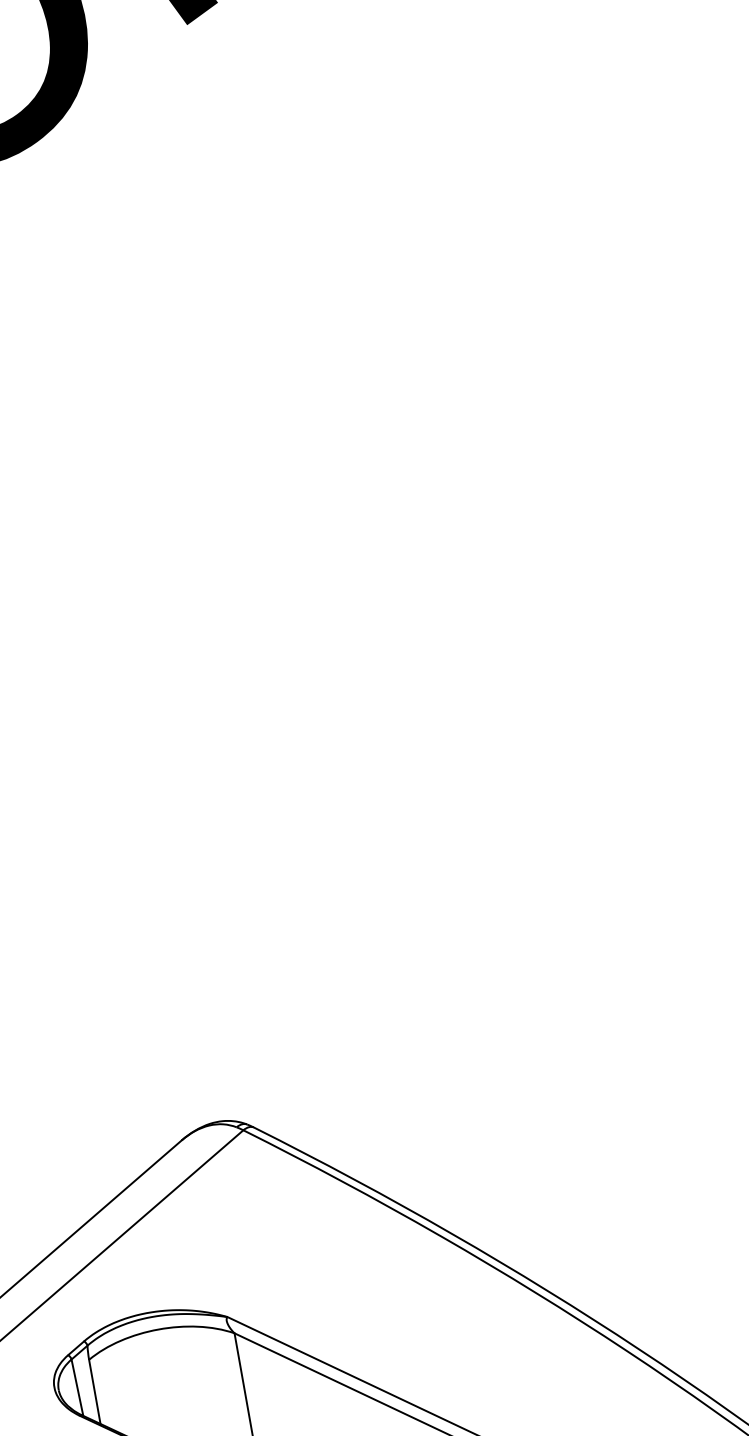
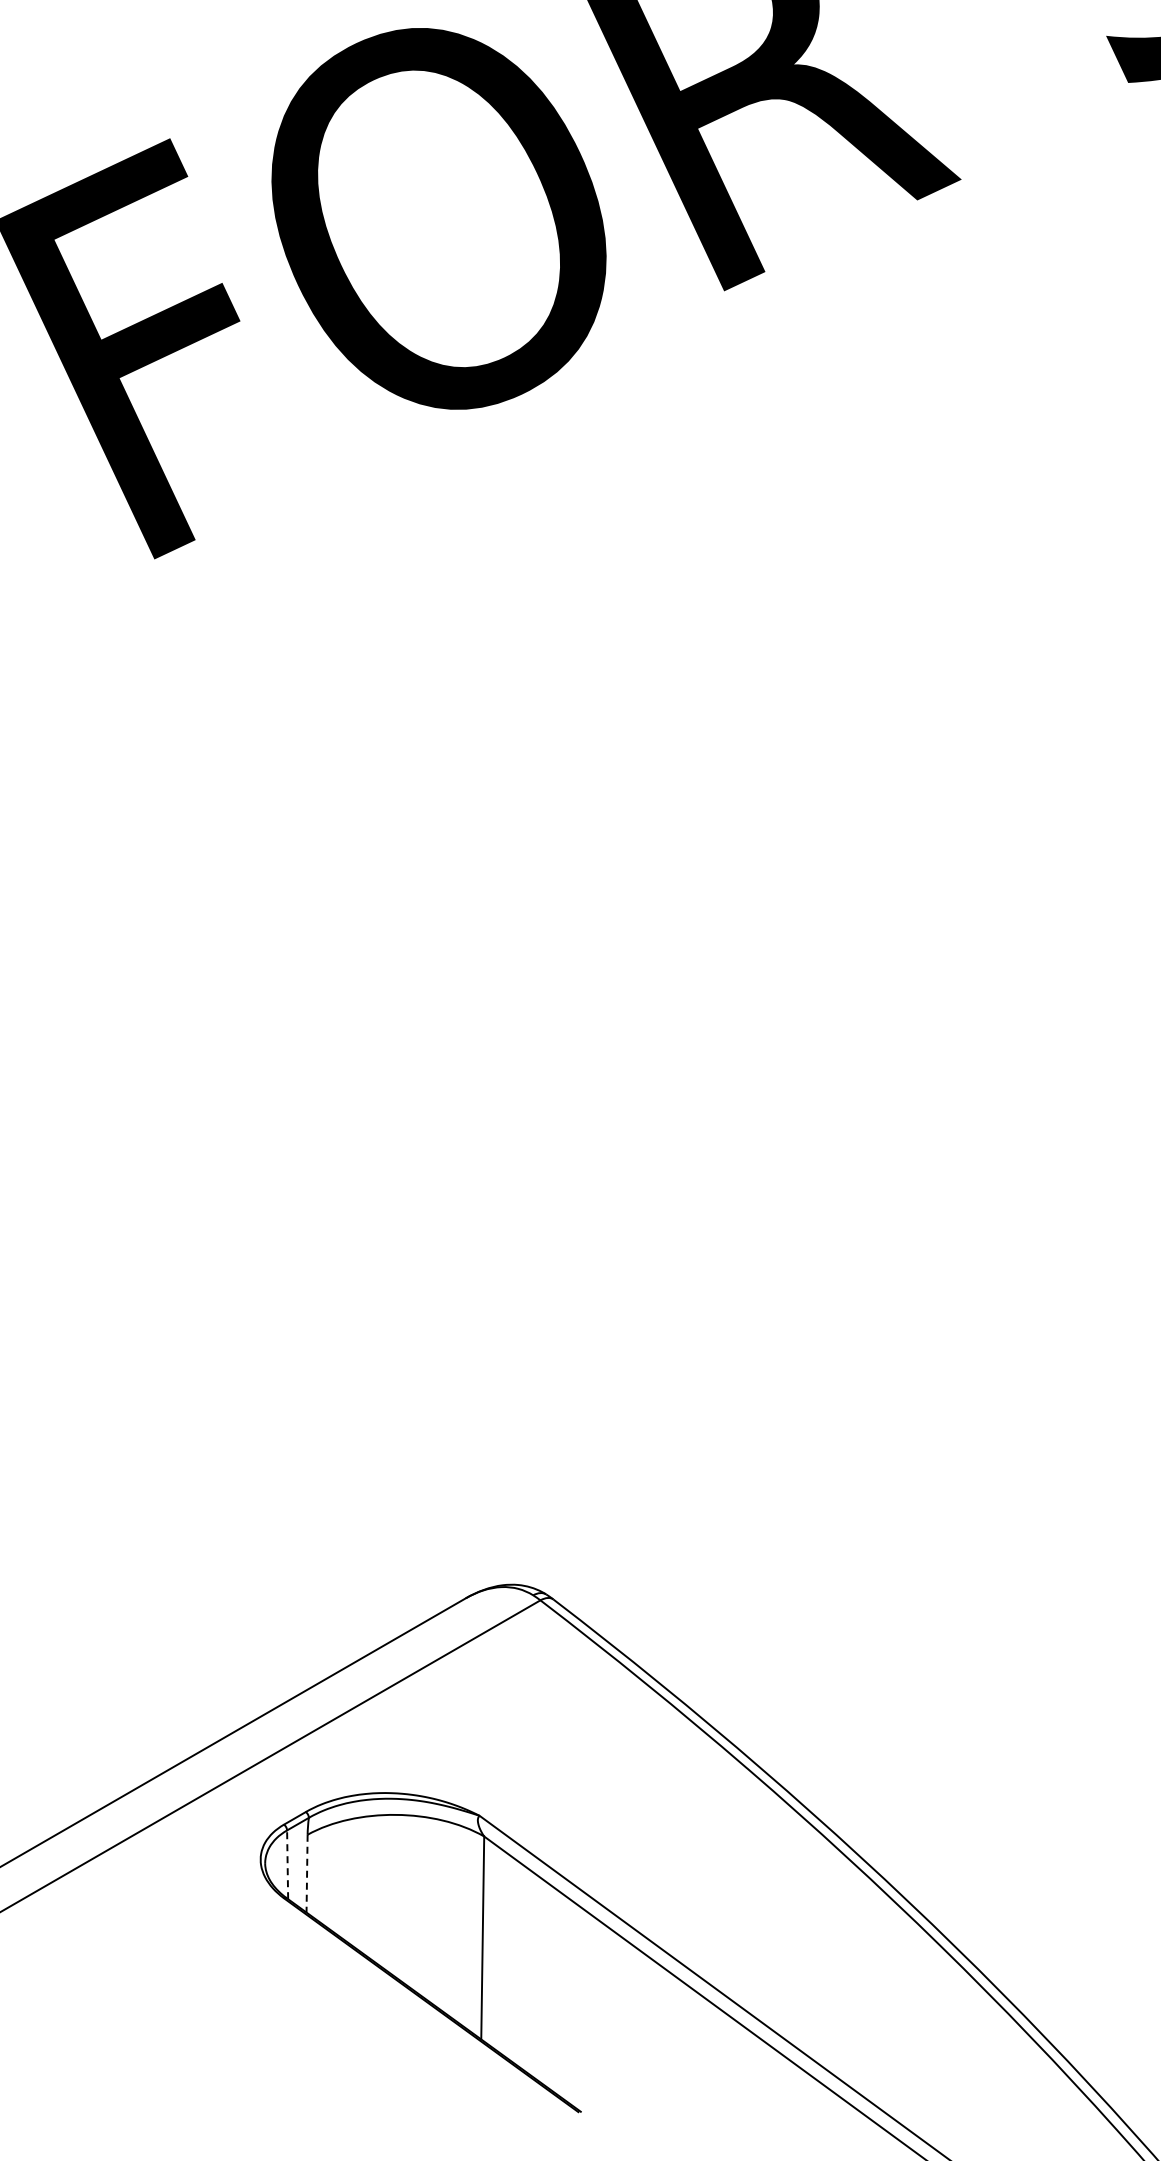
line: (77, 1387) -> (287, 1864), solid -> dashed
line: (95, 1391) -> (307, 1873), solid -> dashed

